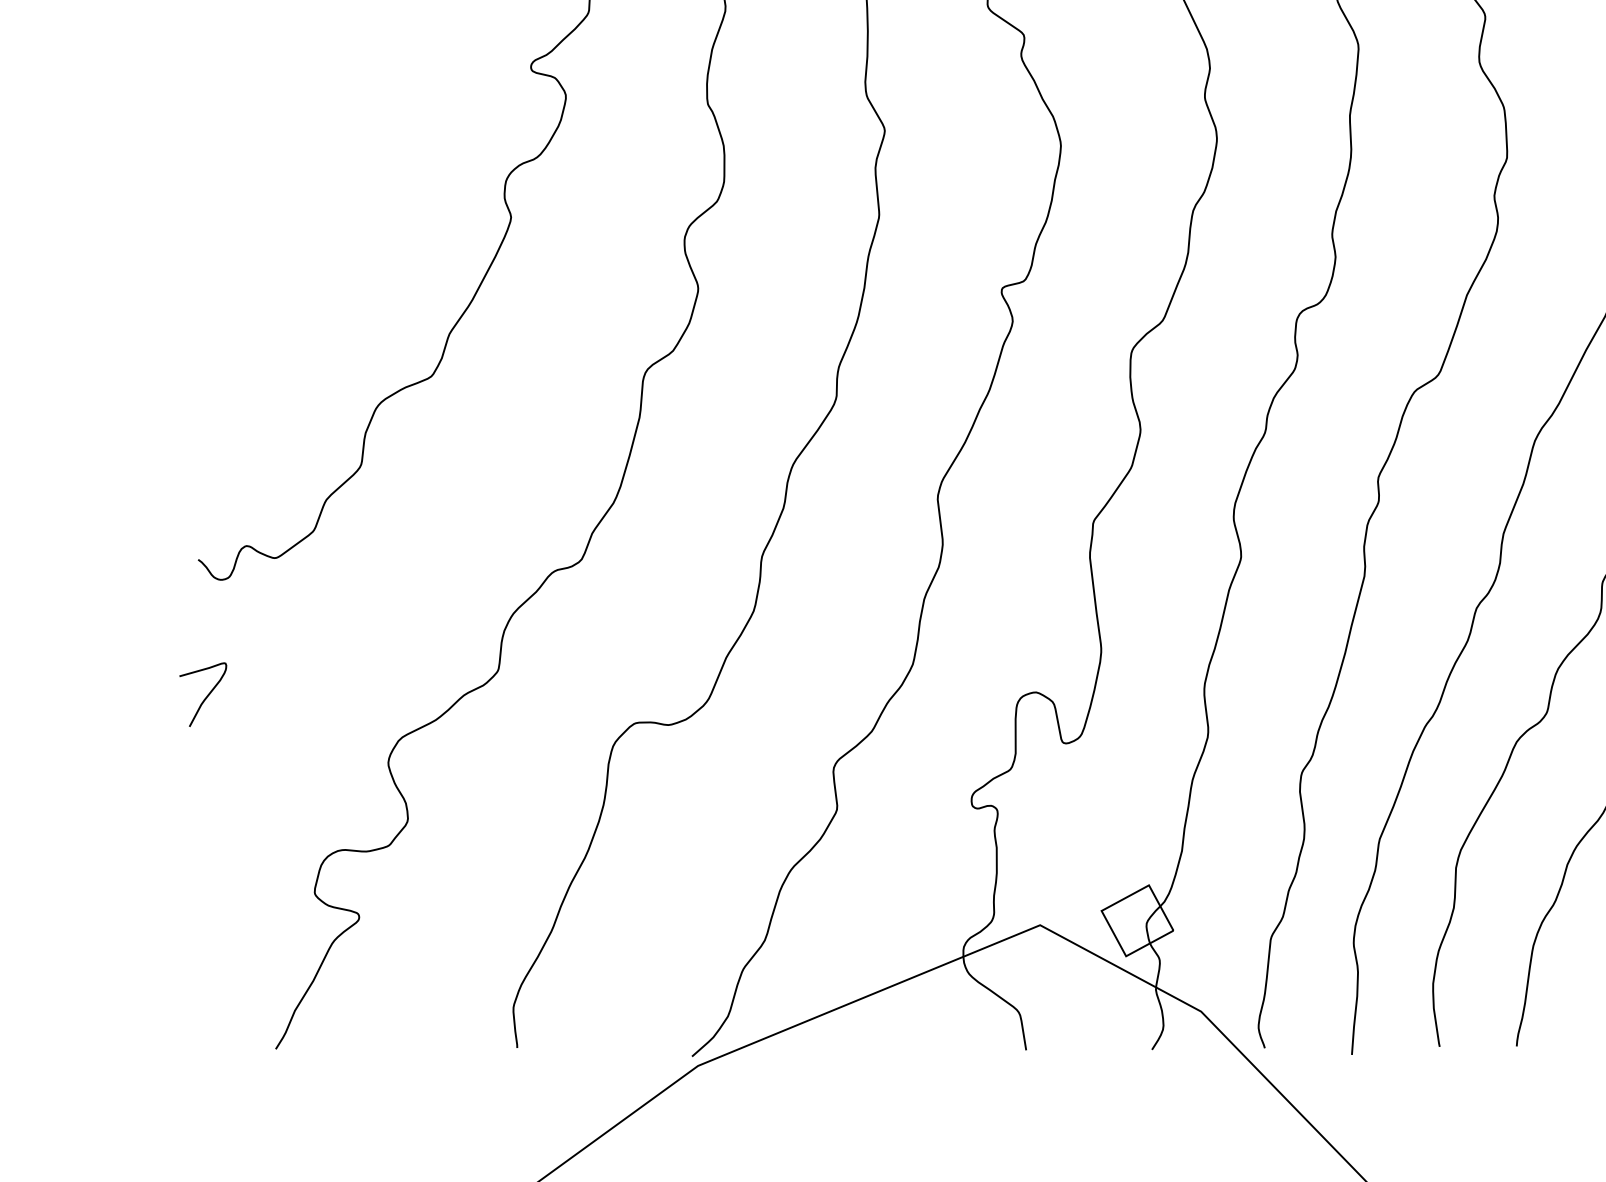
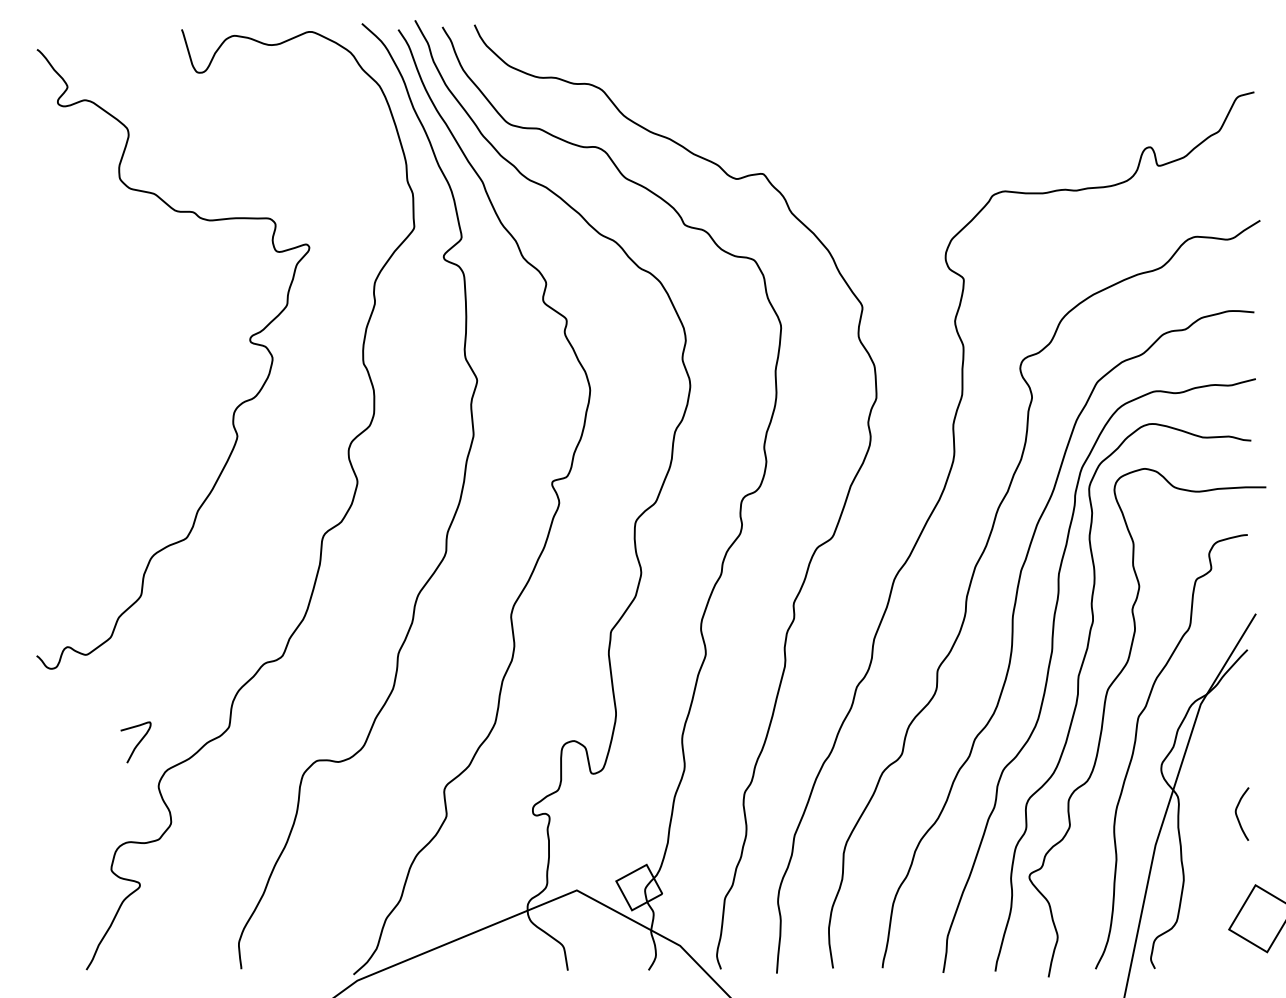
curve: (205, 696) -> (137, 743), moved

